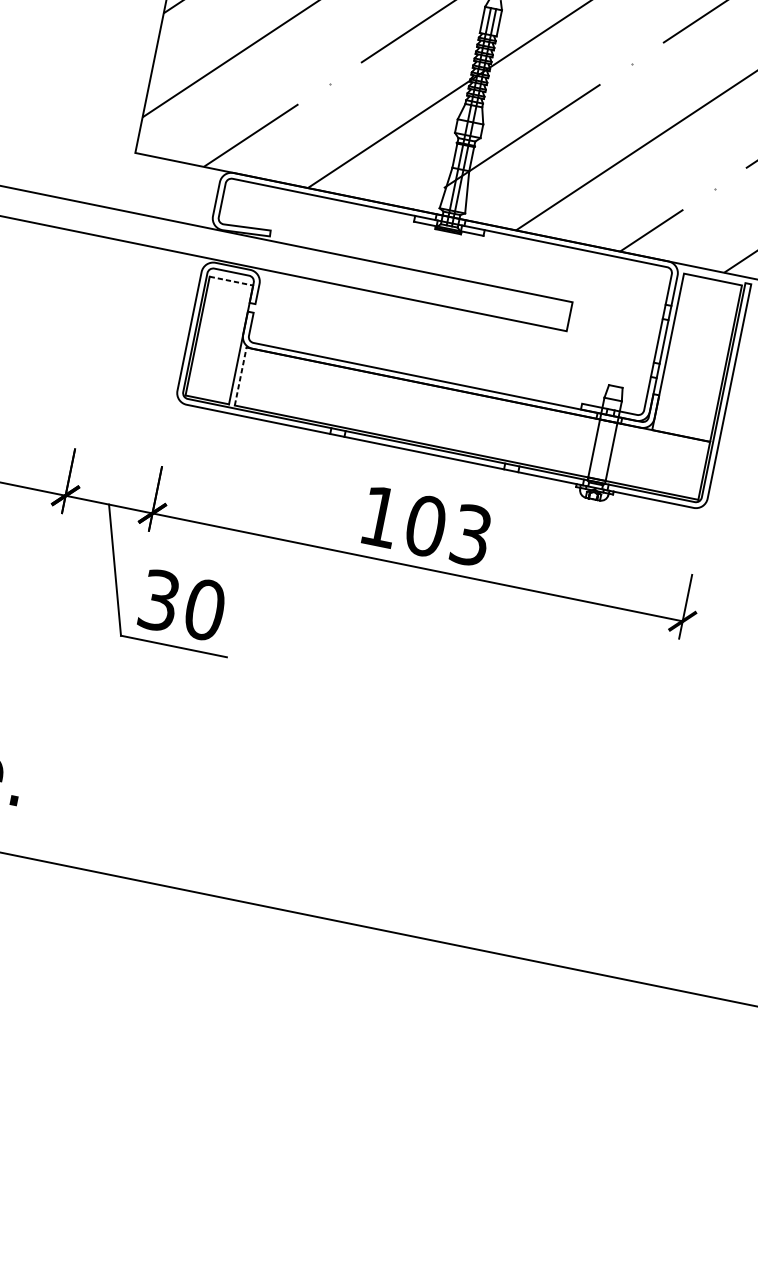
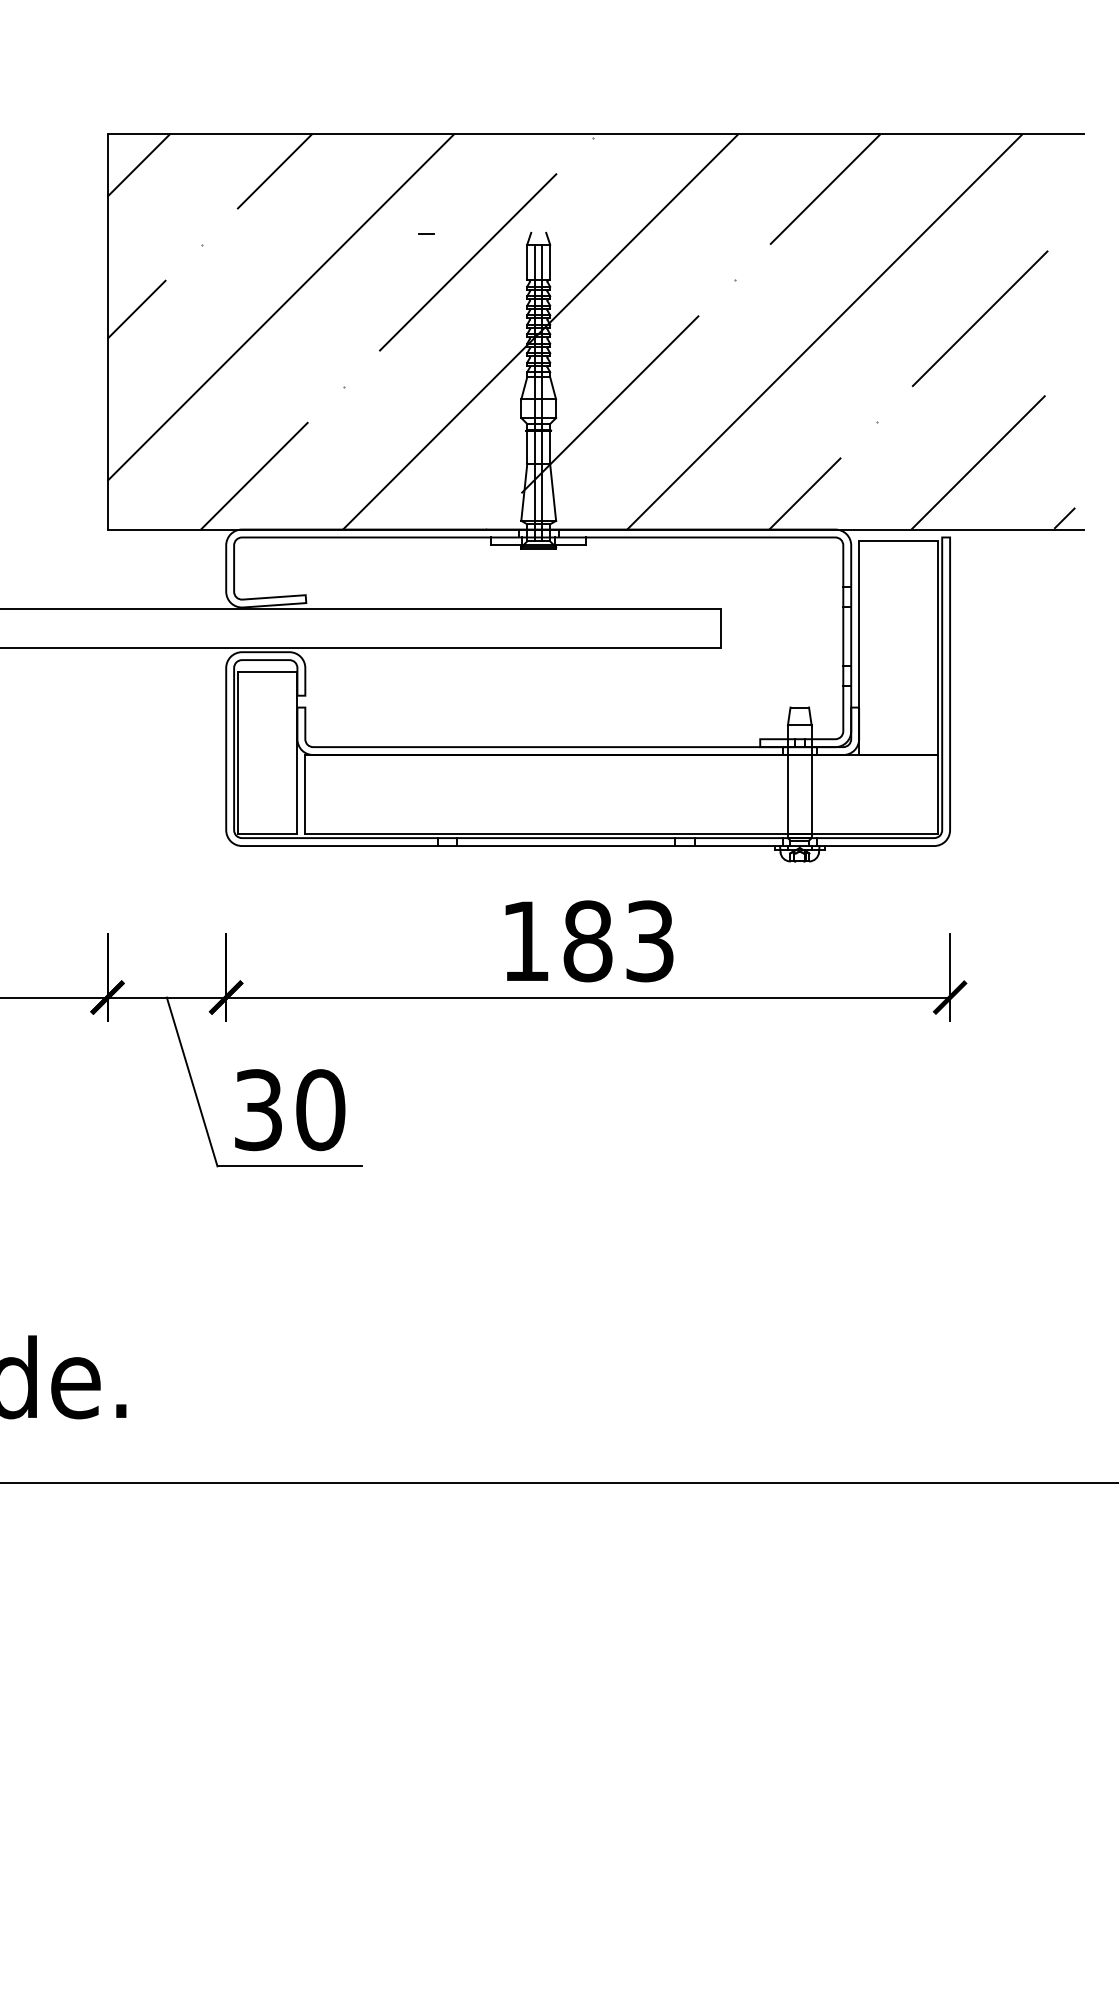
line: (231, 280) -> (267, 671), dashed -> solid
line: (240, 376) -> (305, 794), dashed -> solid
text: (425, 526) -> (587, 941), 103 -> 183

